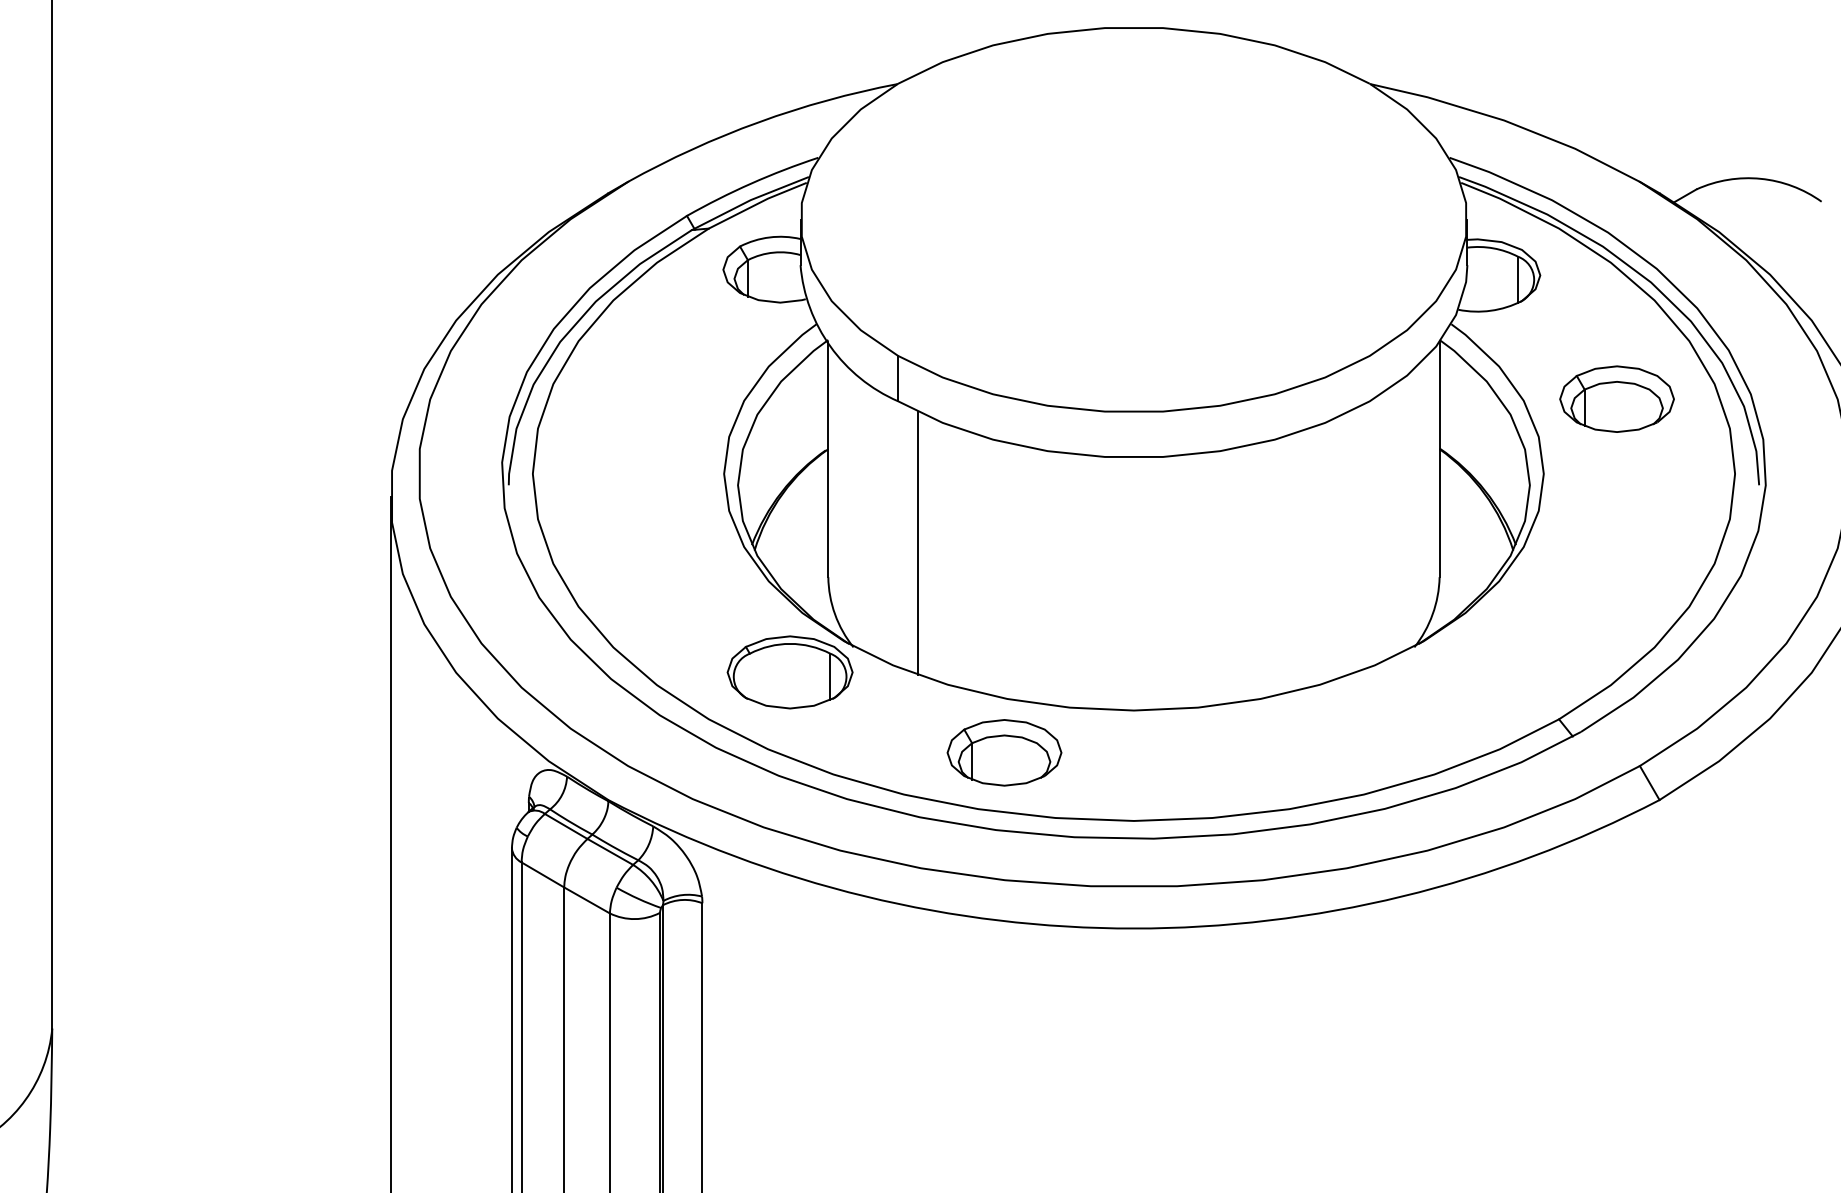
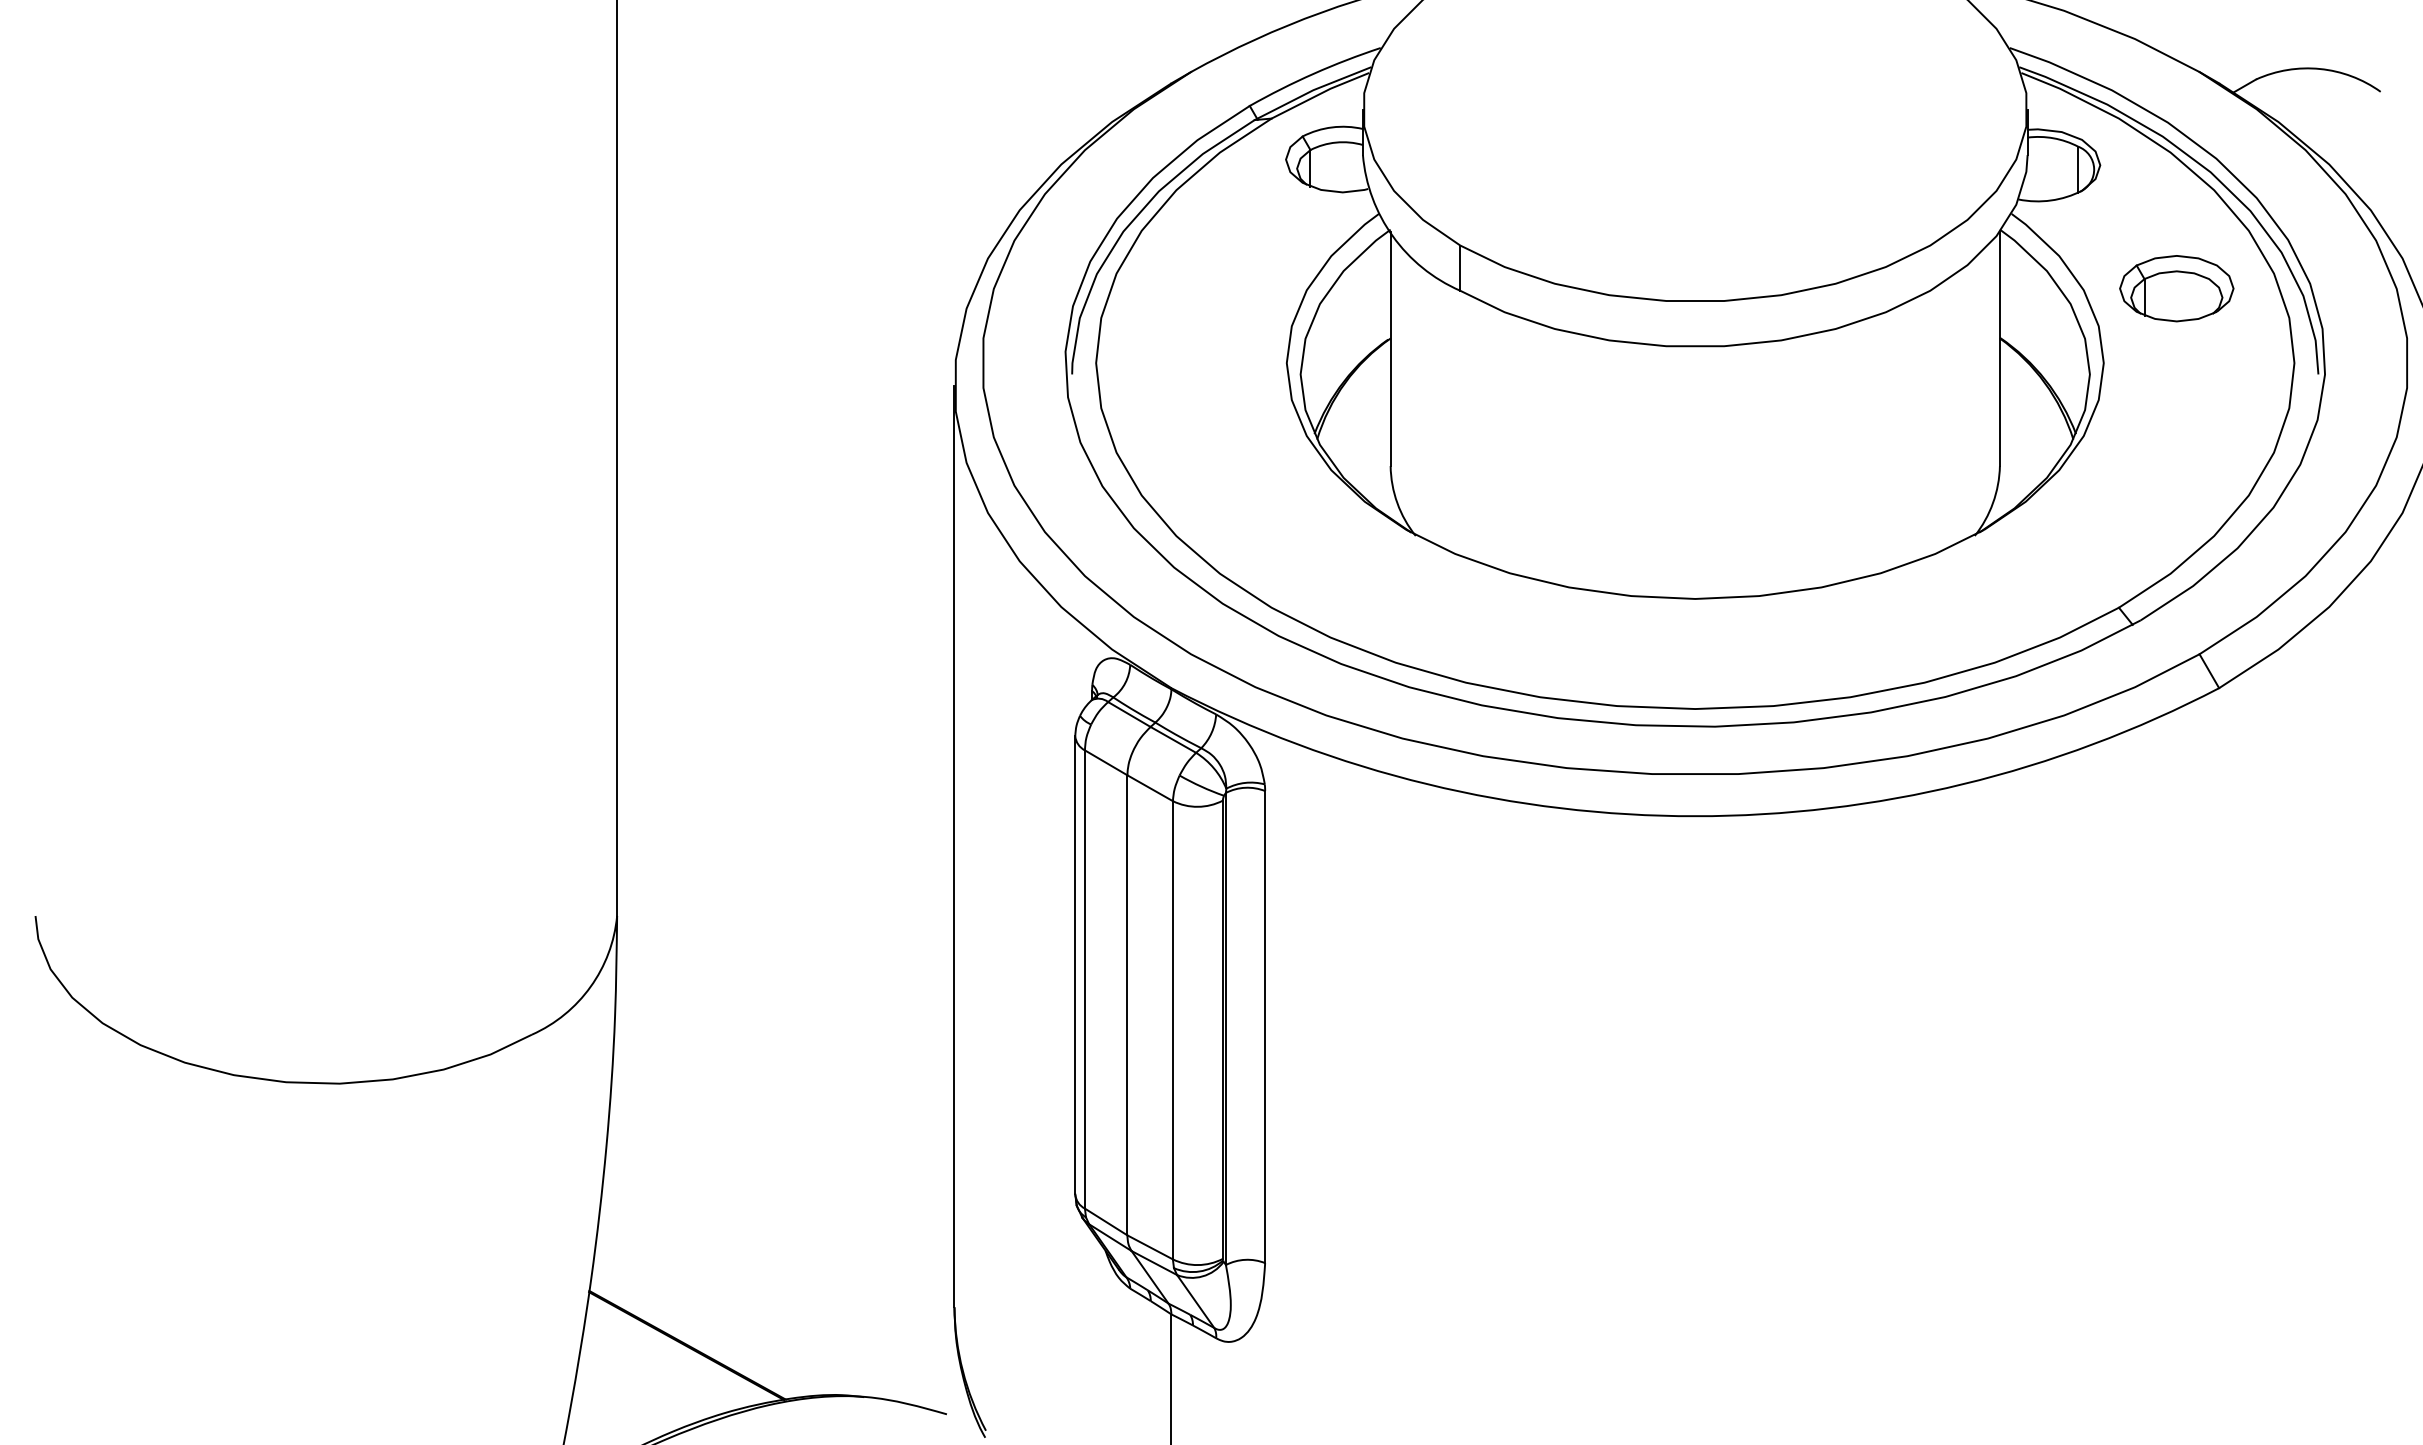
line: (917, 543) -> (1479, 432), removed
part: (790, 671) -> (1352, 560), removed
part: (1003, 752) -> (1565, 640), removed

